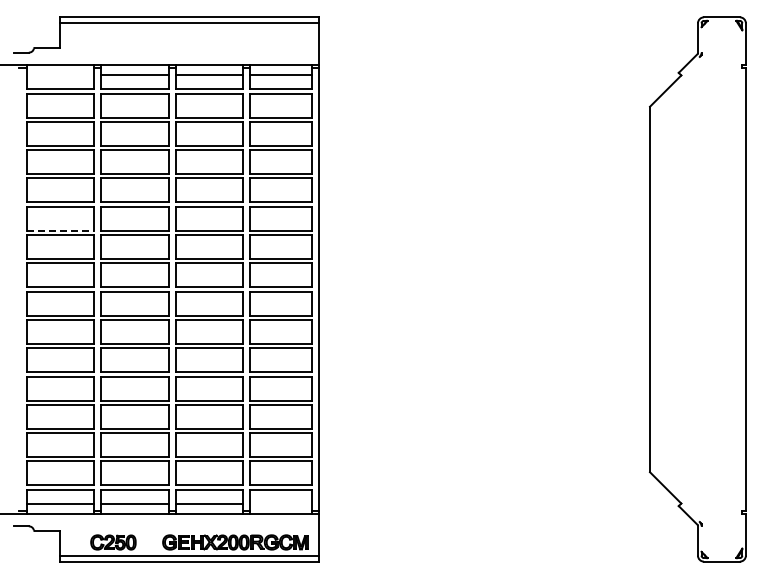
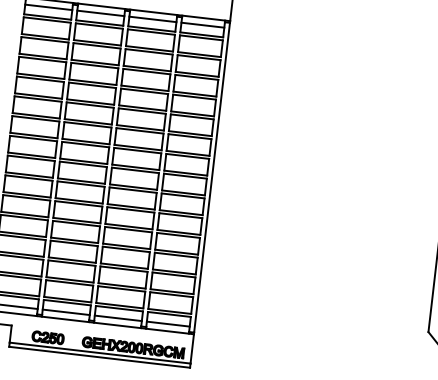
line: (60, 75) -> (48, 7), added
line: (60, 230) -> (36, 115), dashed -> solid
line: (280, 503) -> (167, 324), added

